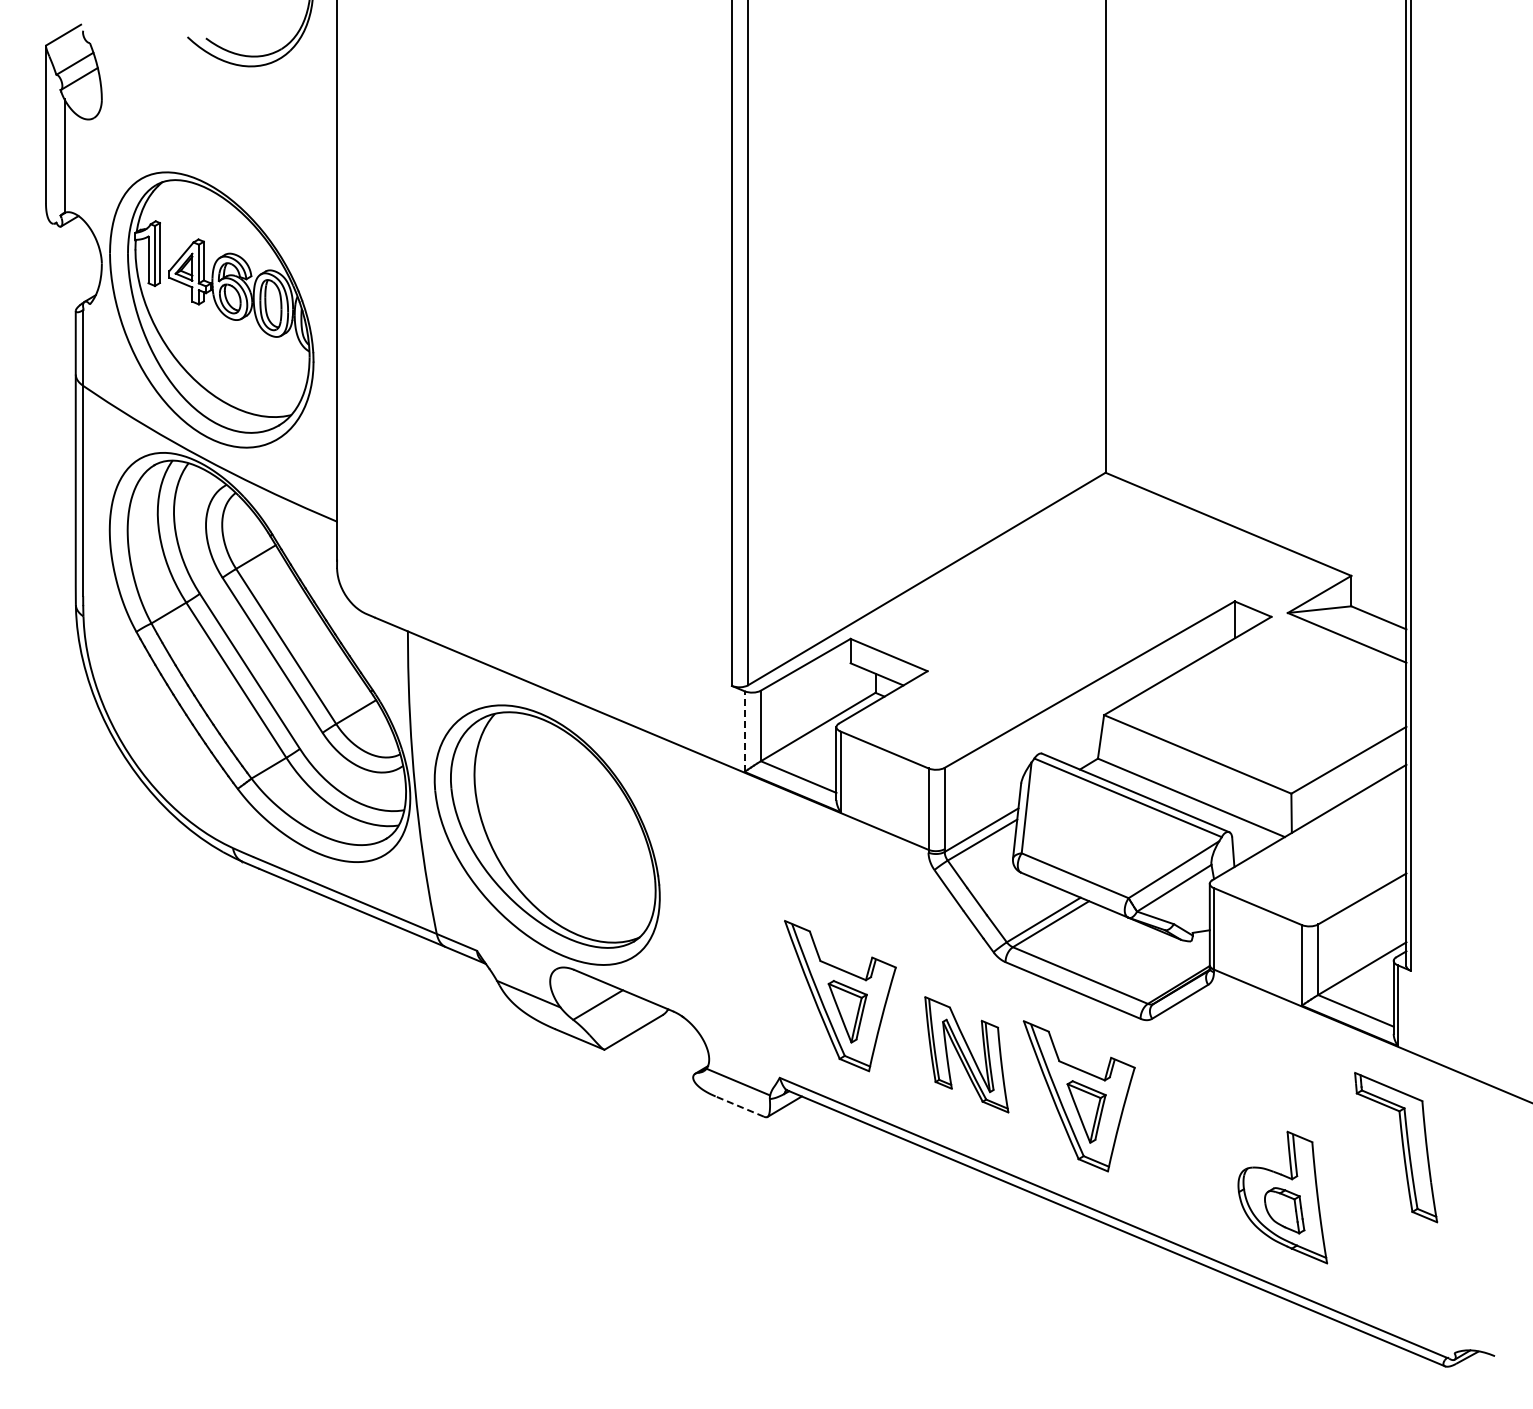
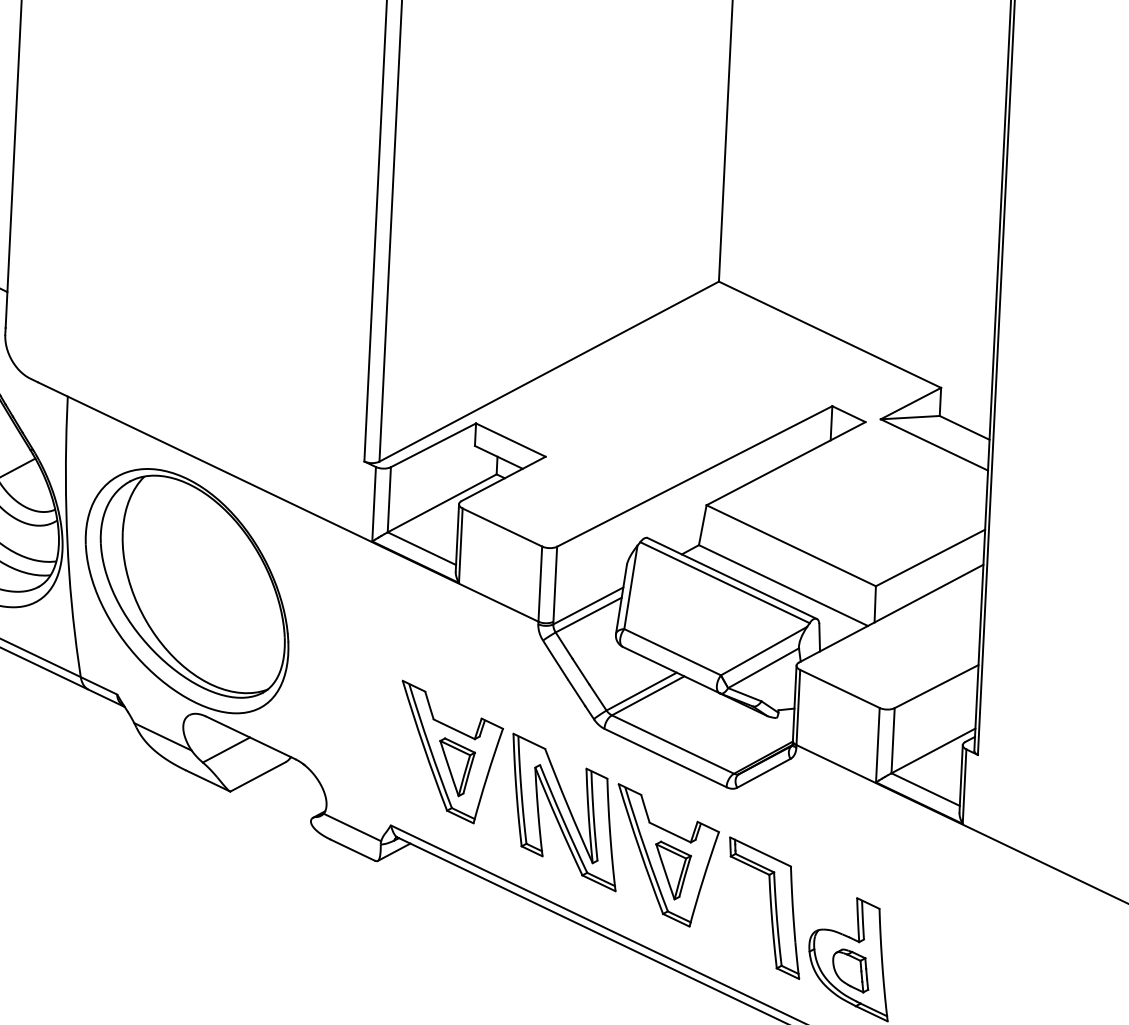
line: (744, 731) -> (373, 504), dashed -> solid
part: (966, 1054) -> (564, 812), size x1.43
line: (739, 1106) -> (352, 850), dashed -> solid
part: (1396, 1147) -> (764, 908), moved

